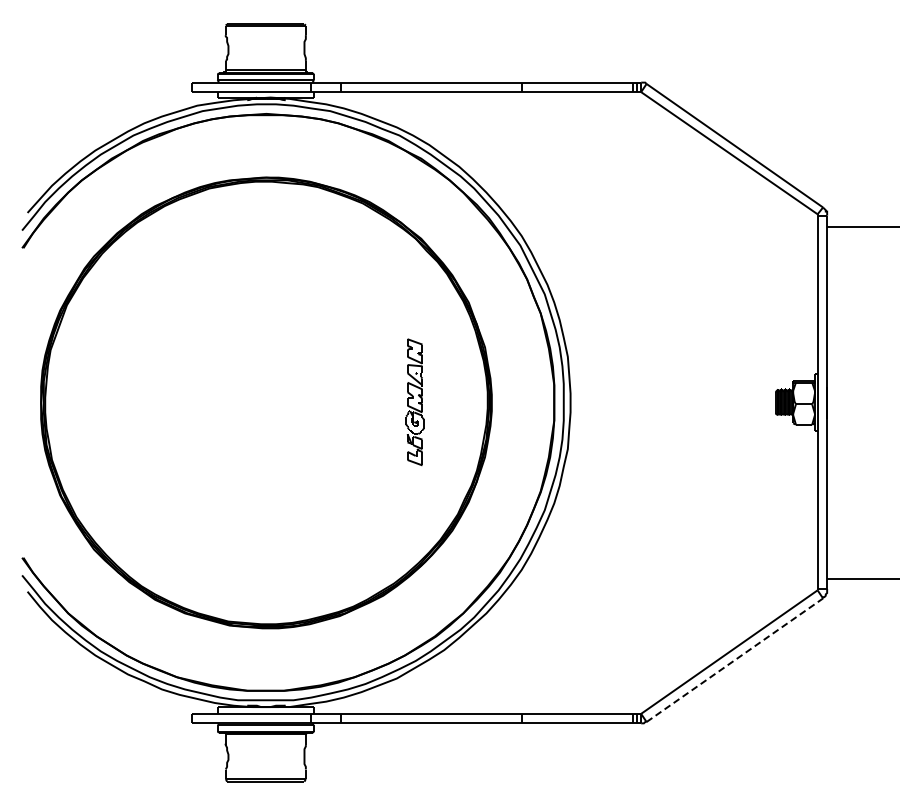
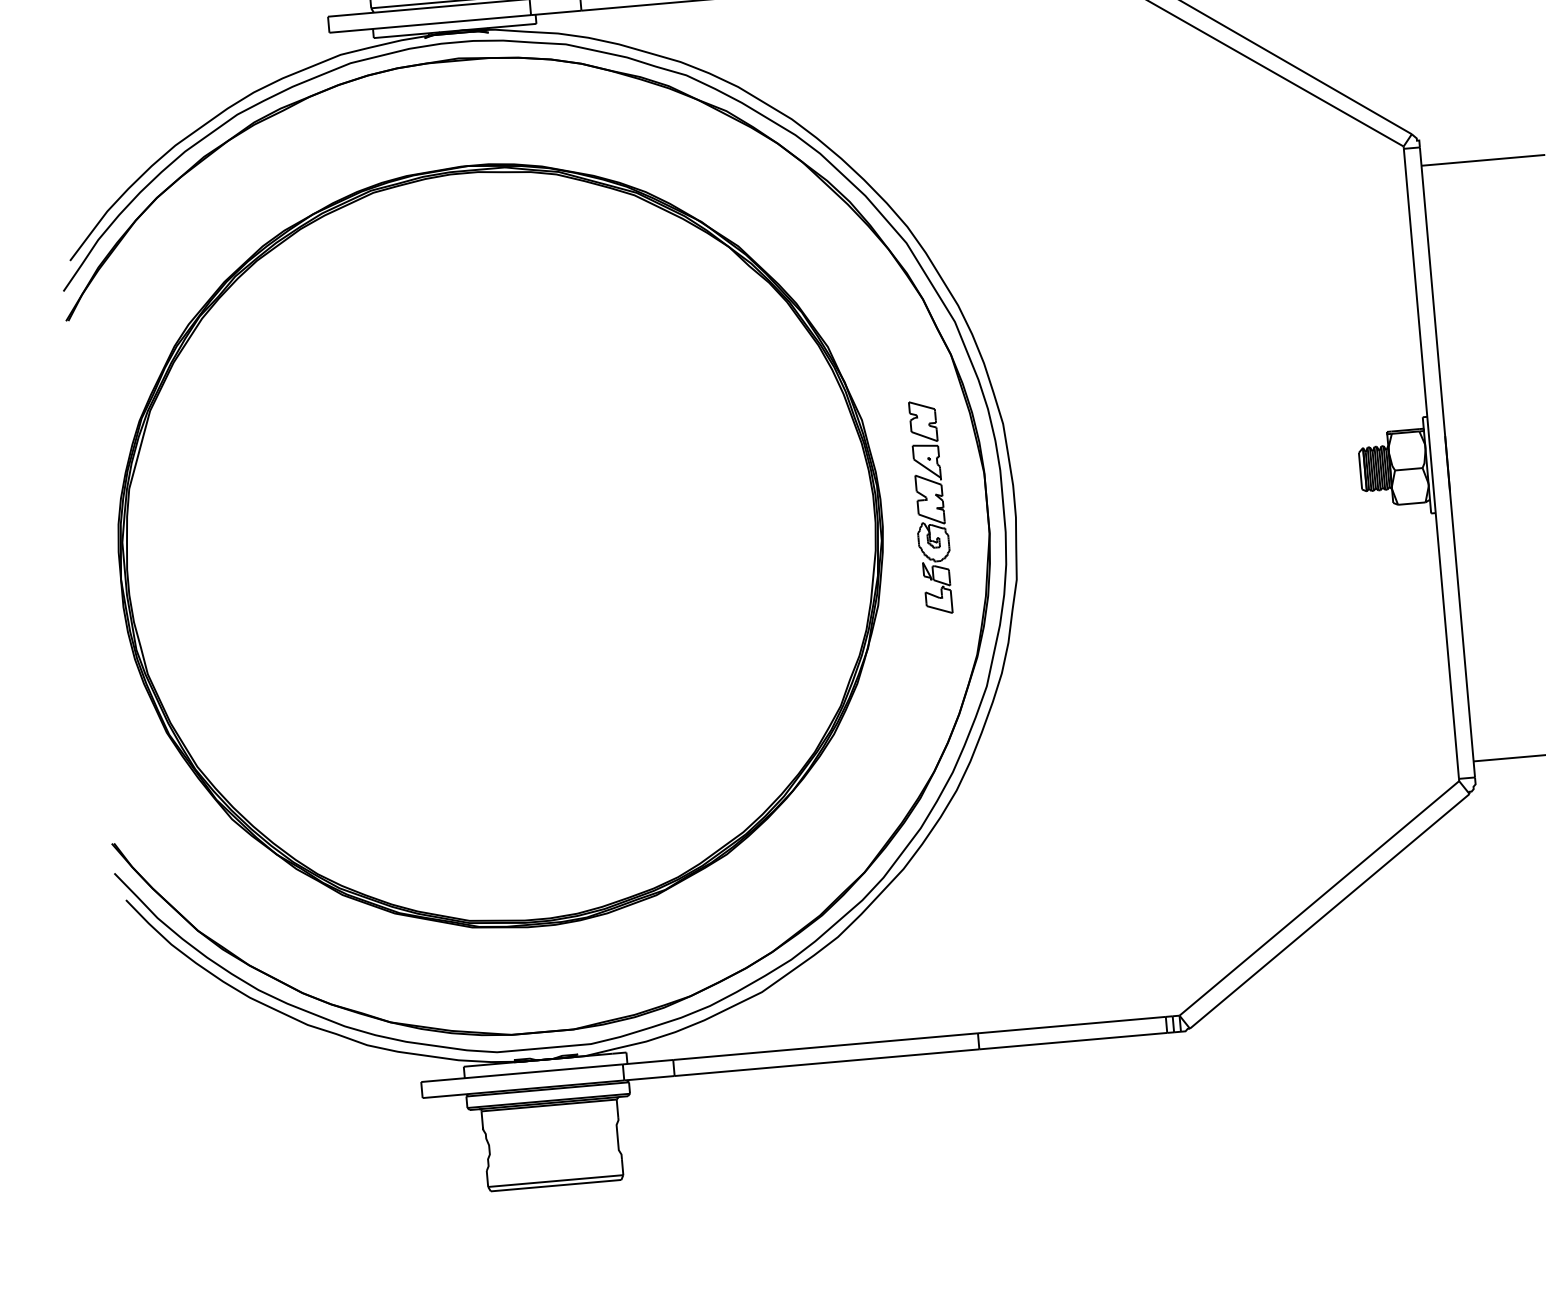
part: (414, 401) -> (929, 506), moved
line: (734, 660) -> (1329, 911), dashed -> solid

